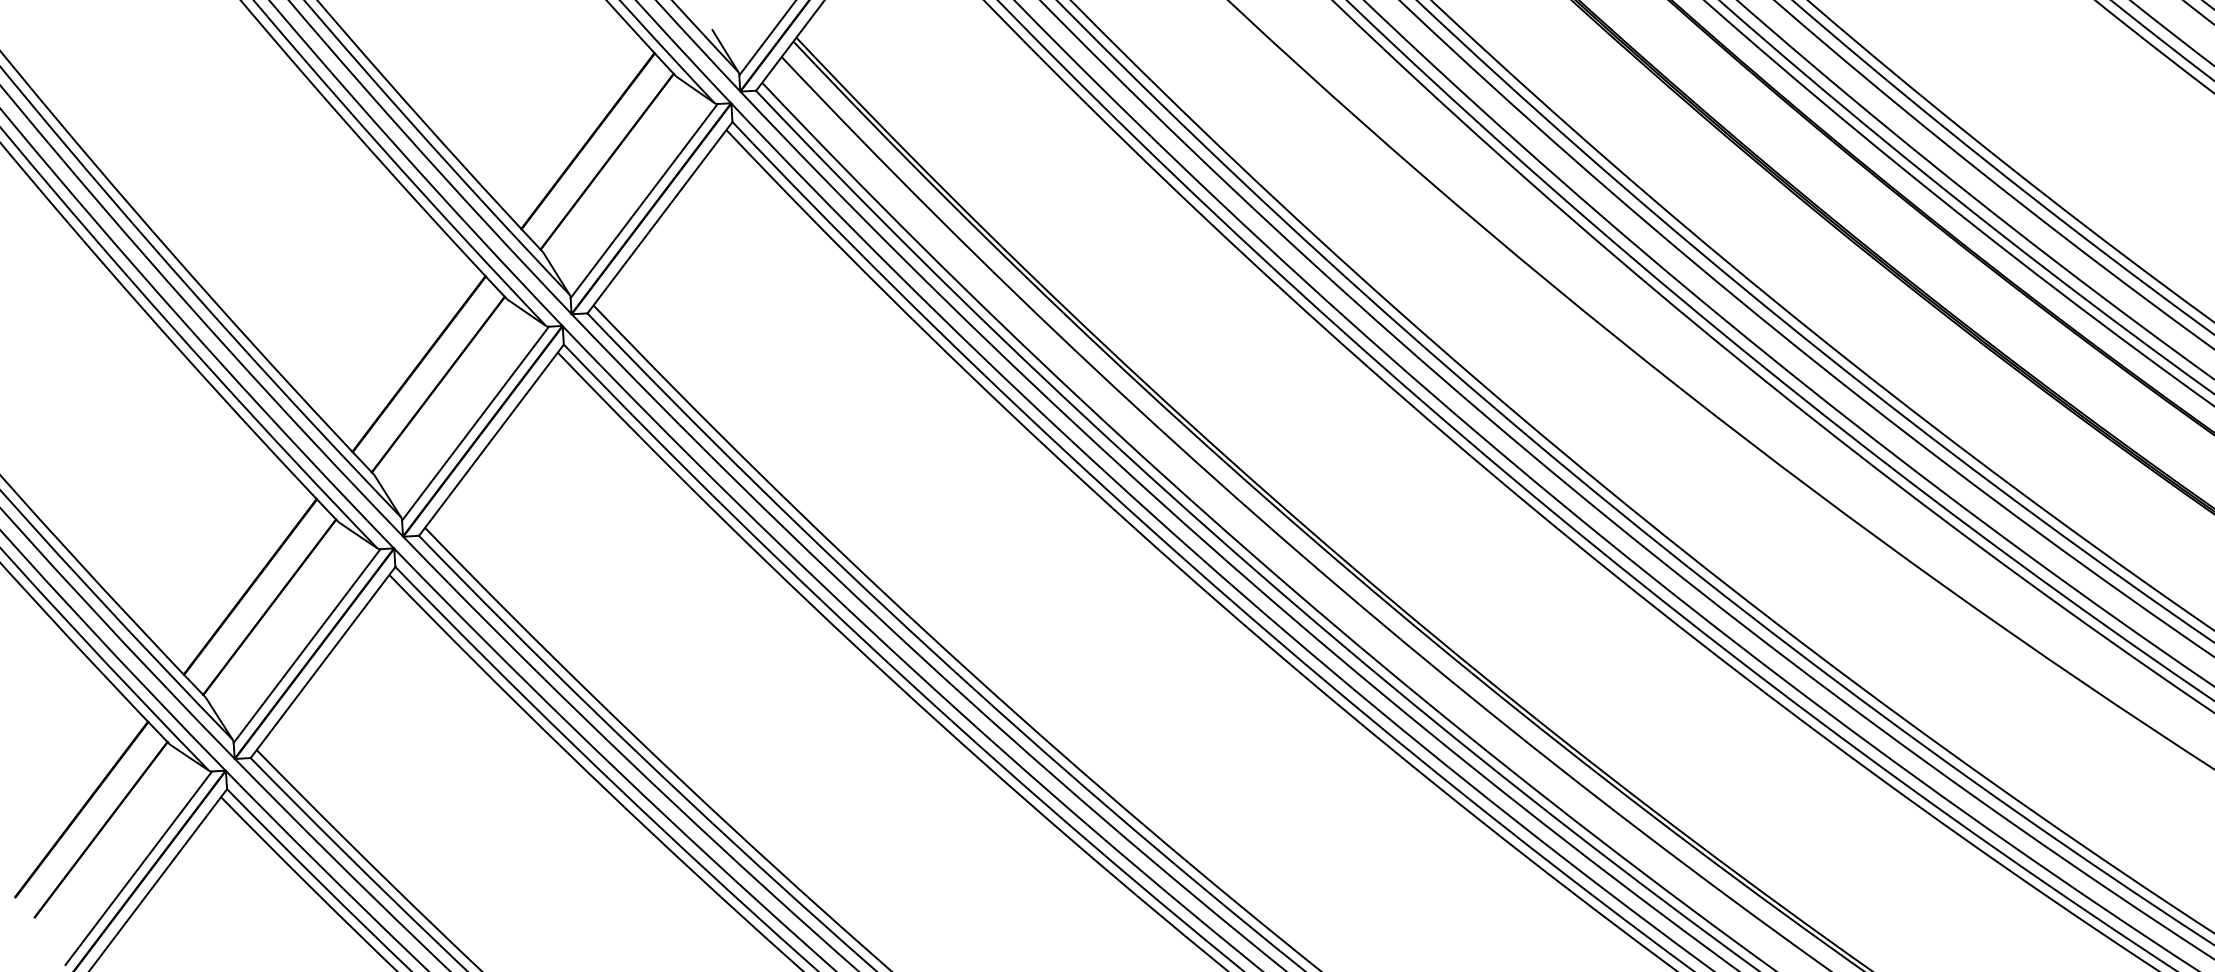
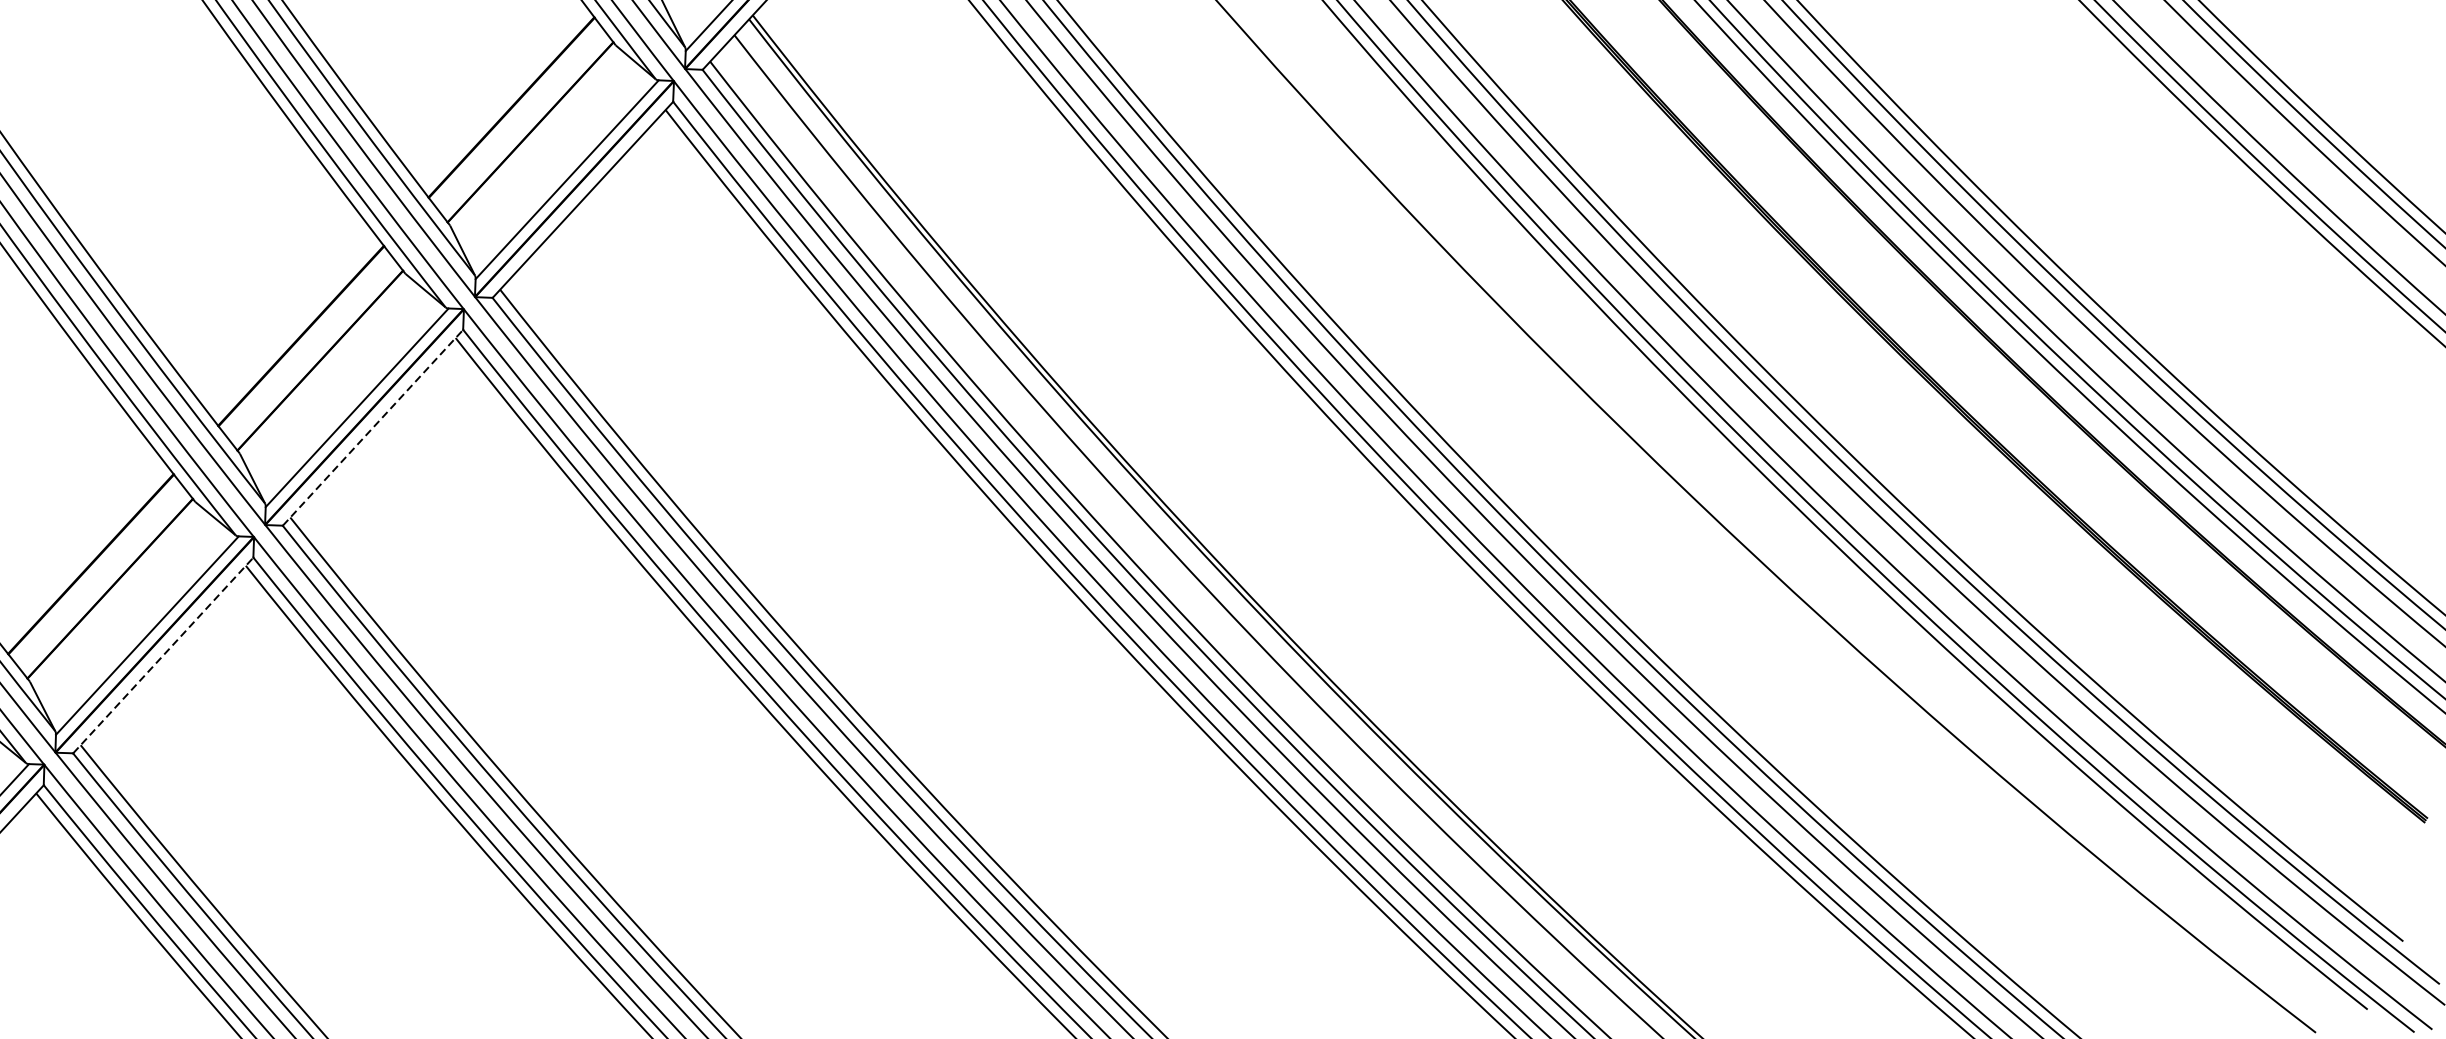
line: (491, 440) -> (373, 428), solid -> dashed
line: (323, 662) -> (163, 655), solid -> dashed

